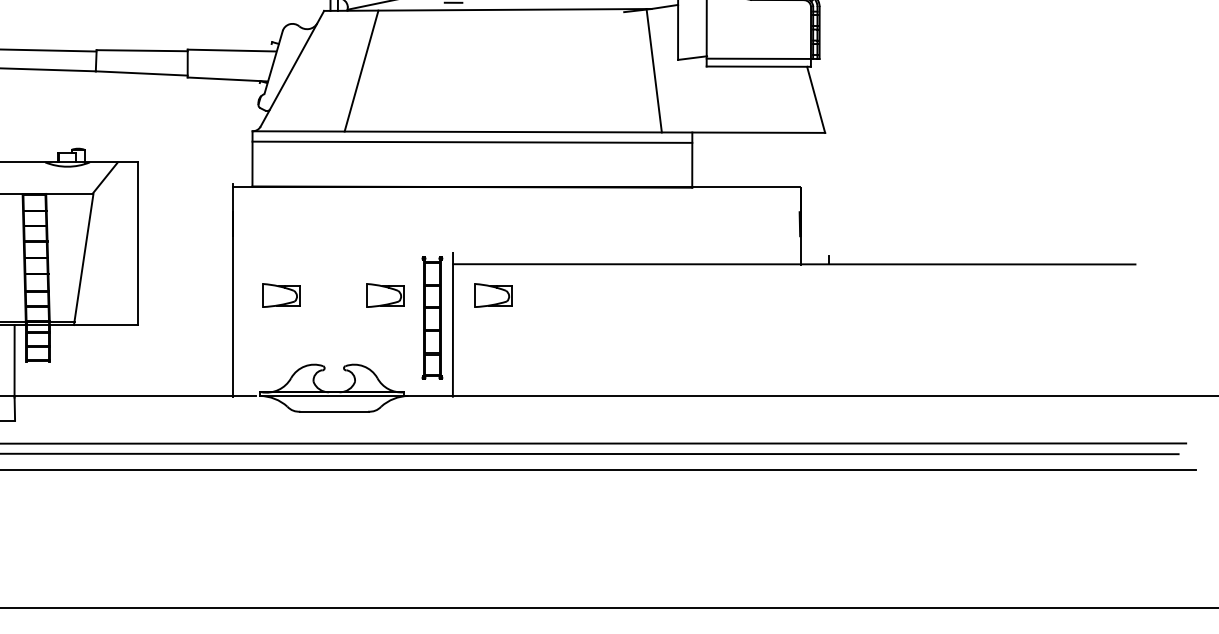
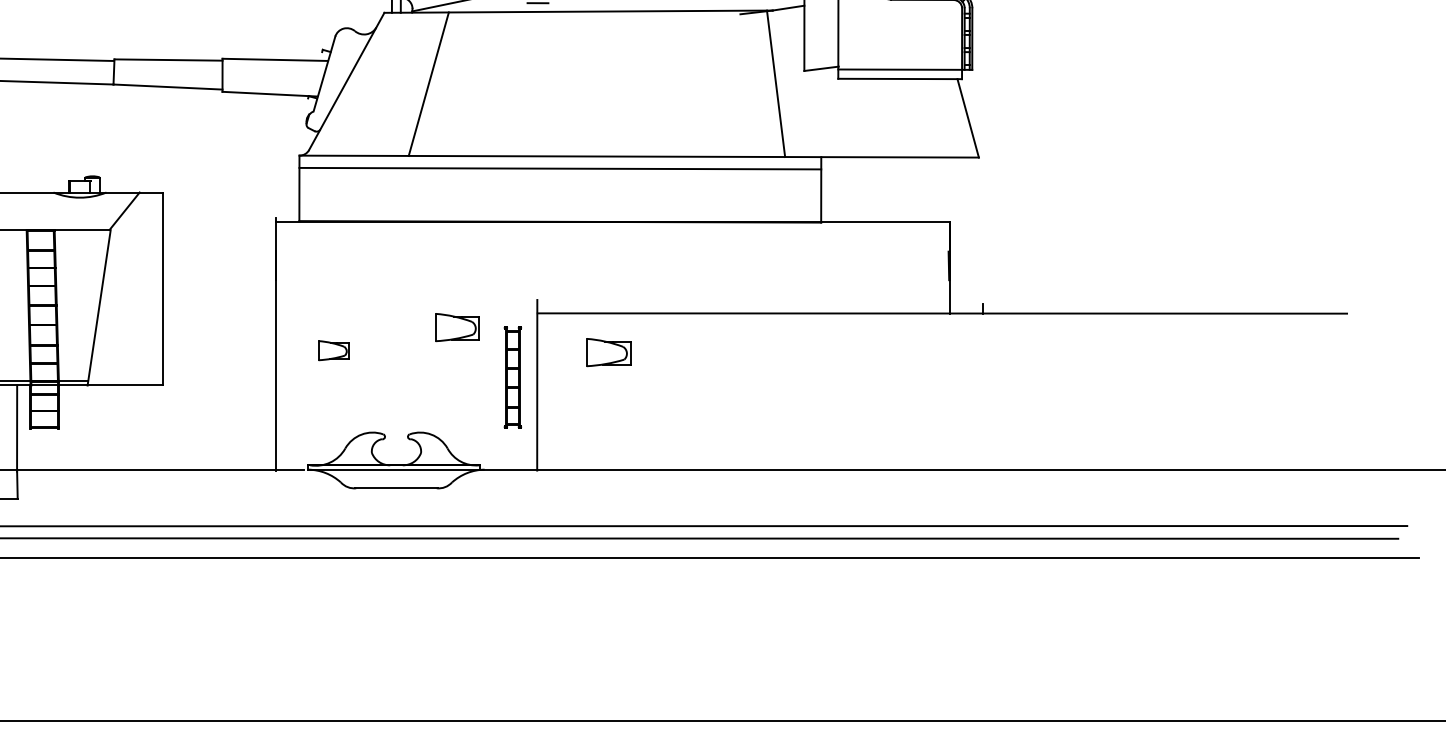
part: (281, 295) -> (333, 350), size x0.7
part: (385, 295) -> (457, 327), moved
part: (493, 295) -> (608, 352), moved
part: (432, 318) -> (512, 377), size x0.7

